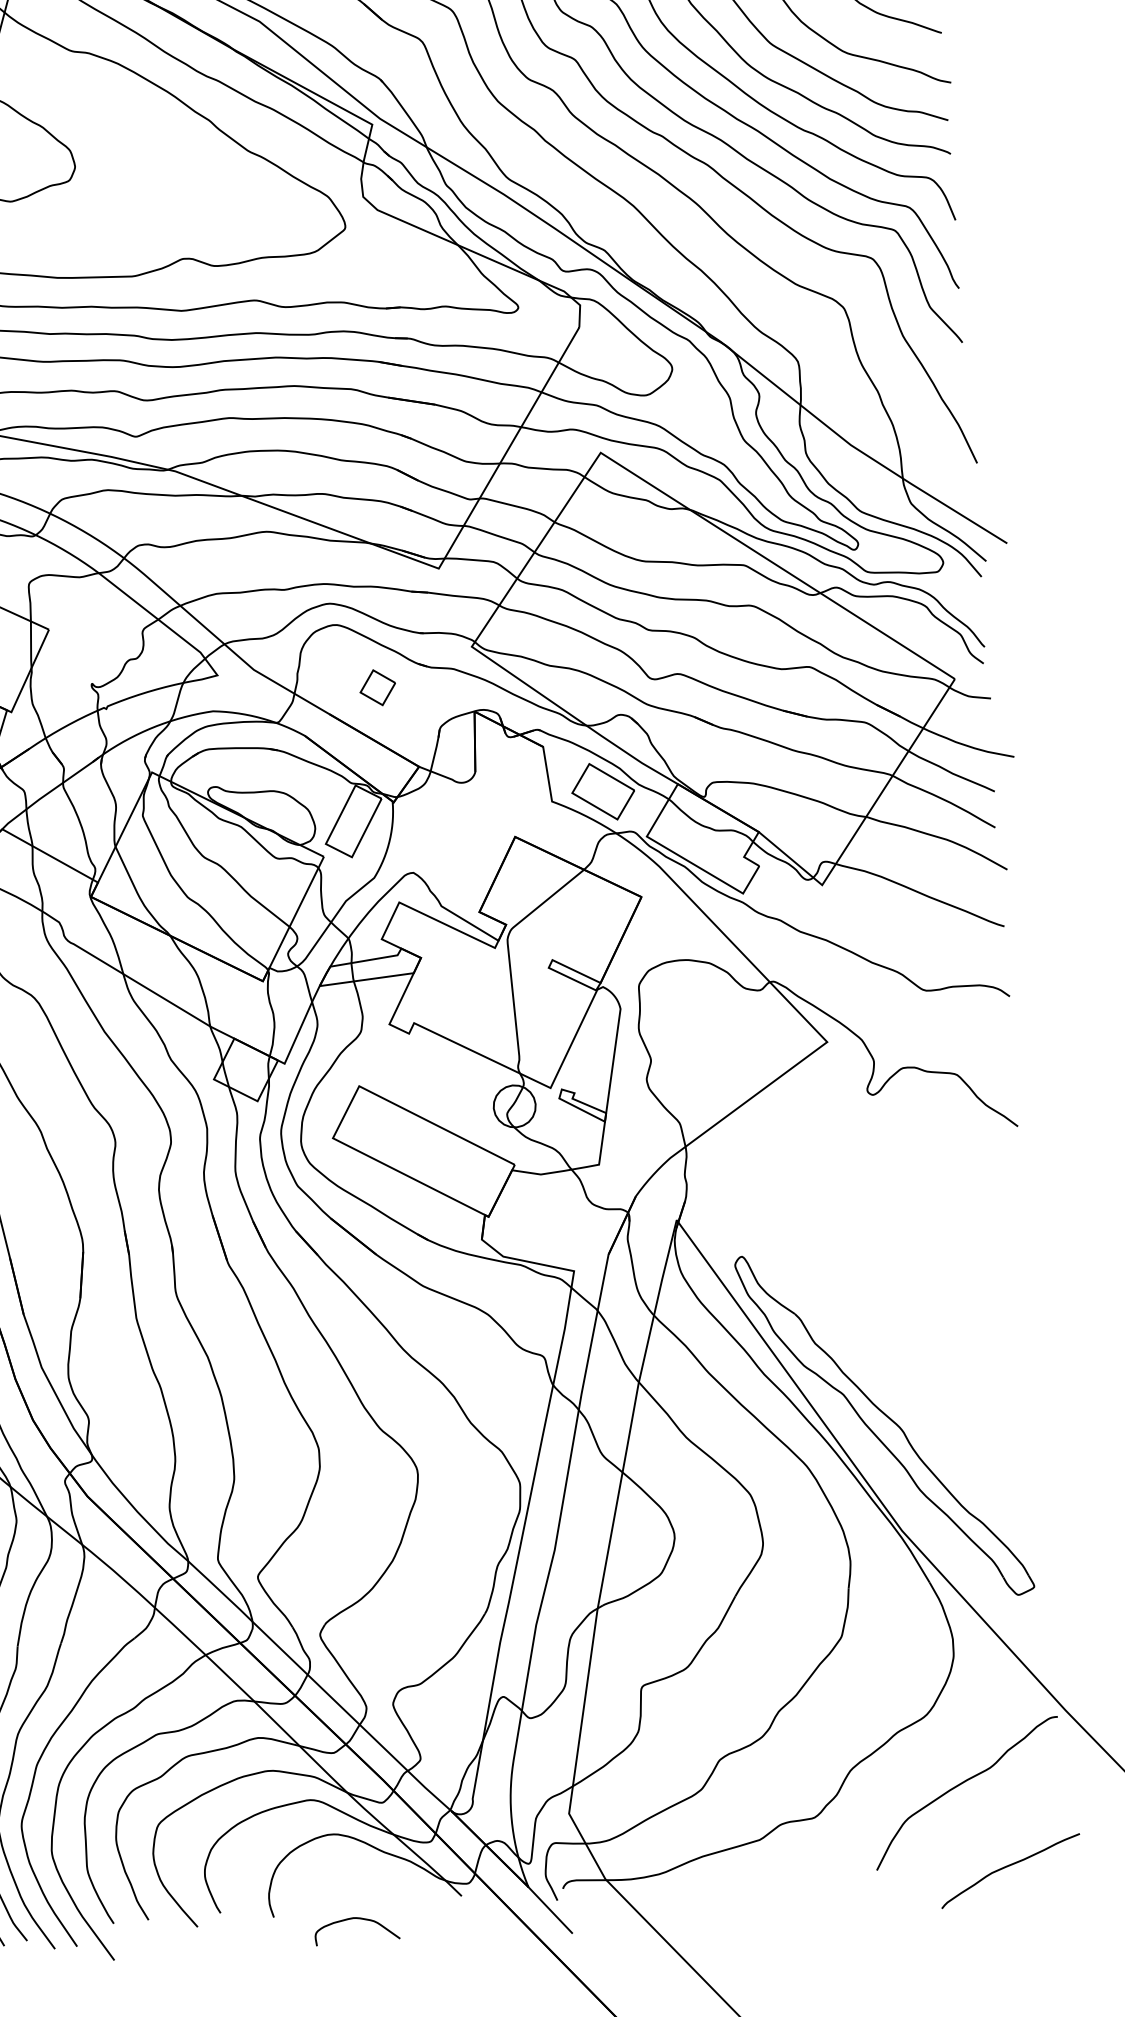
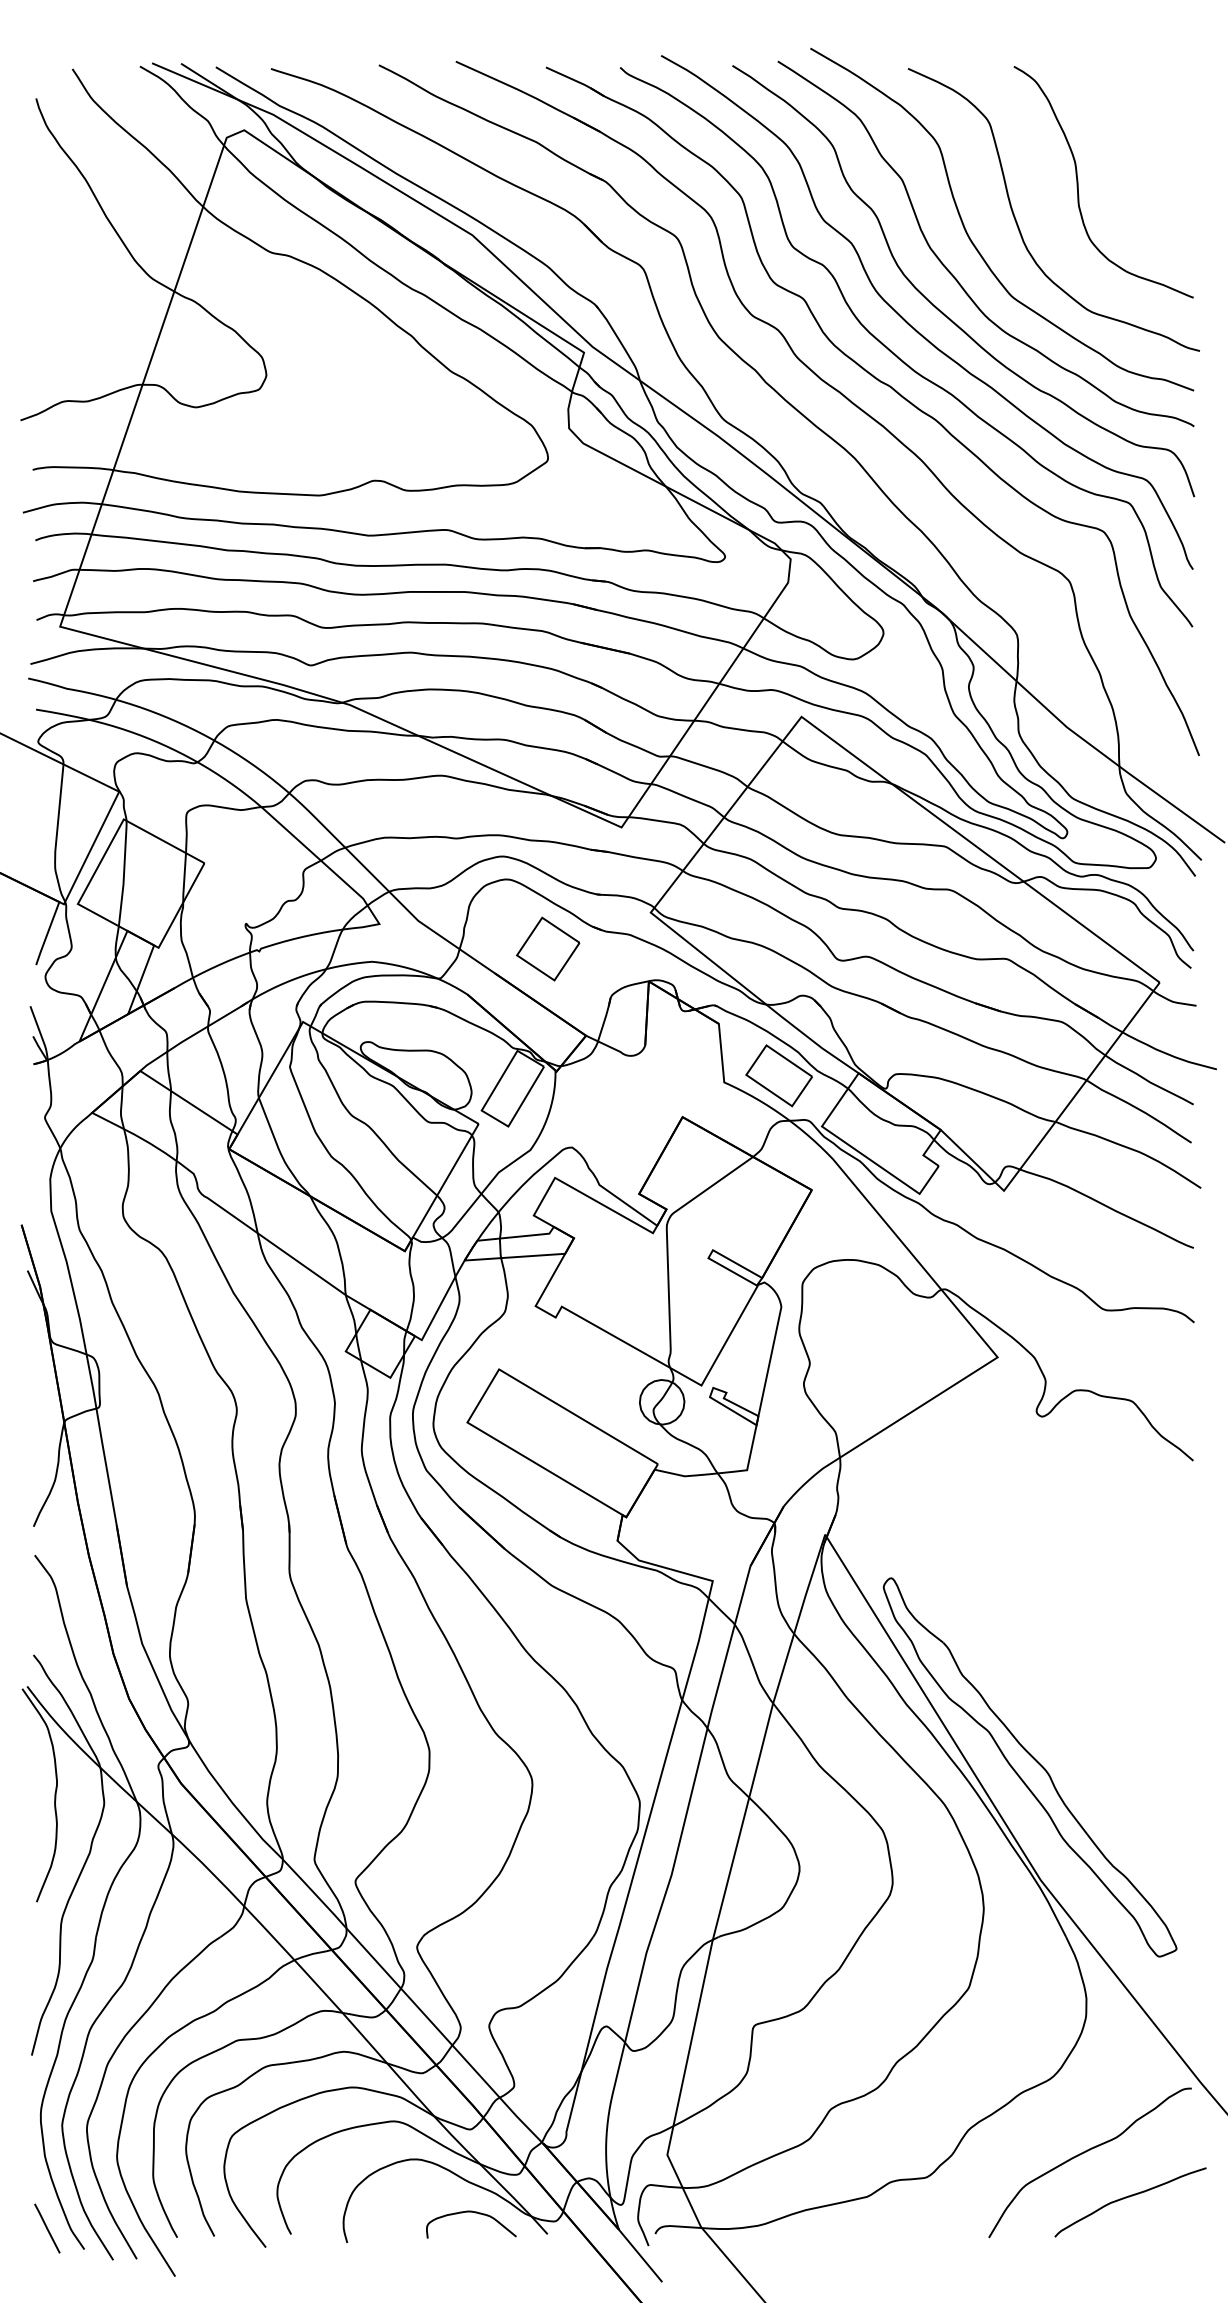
part: (378, 687) -> (548, 948), size x1.67
curve: (1009, 1866) -> (1129, 2197), moved
curve: (360, 1919) -> (475, 2213), moved

